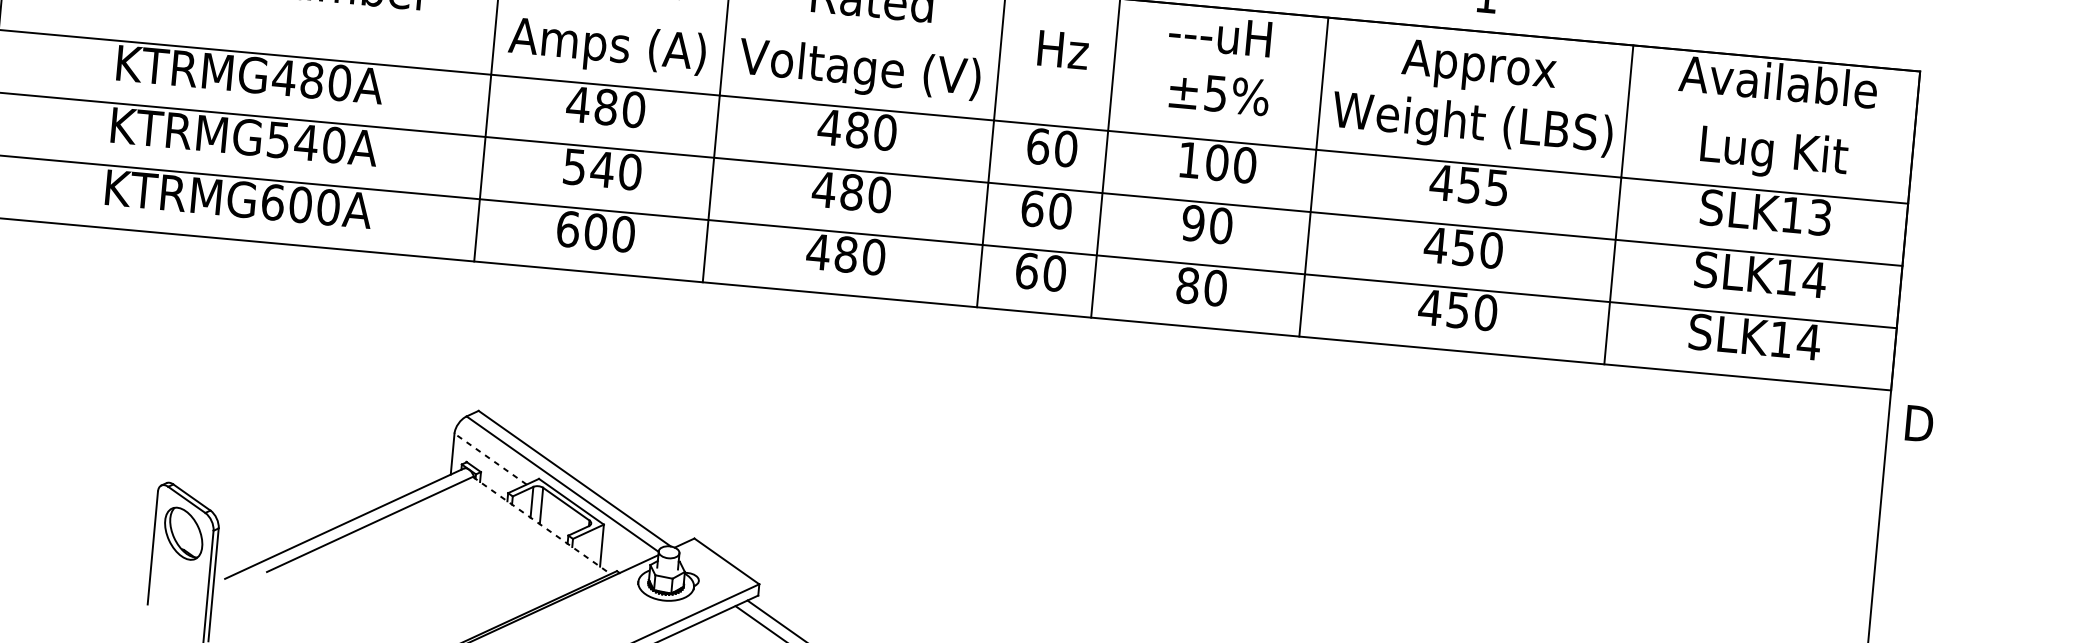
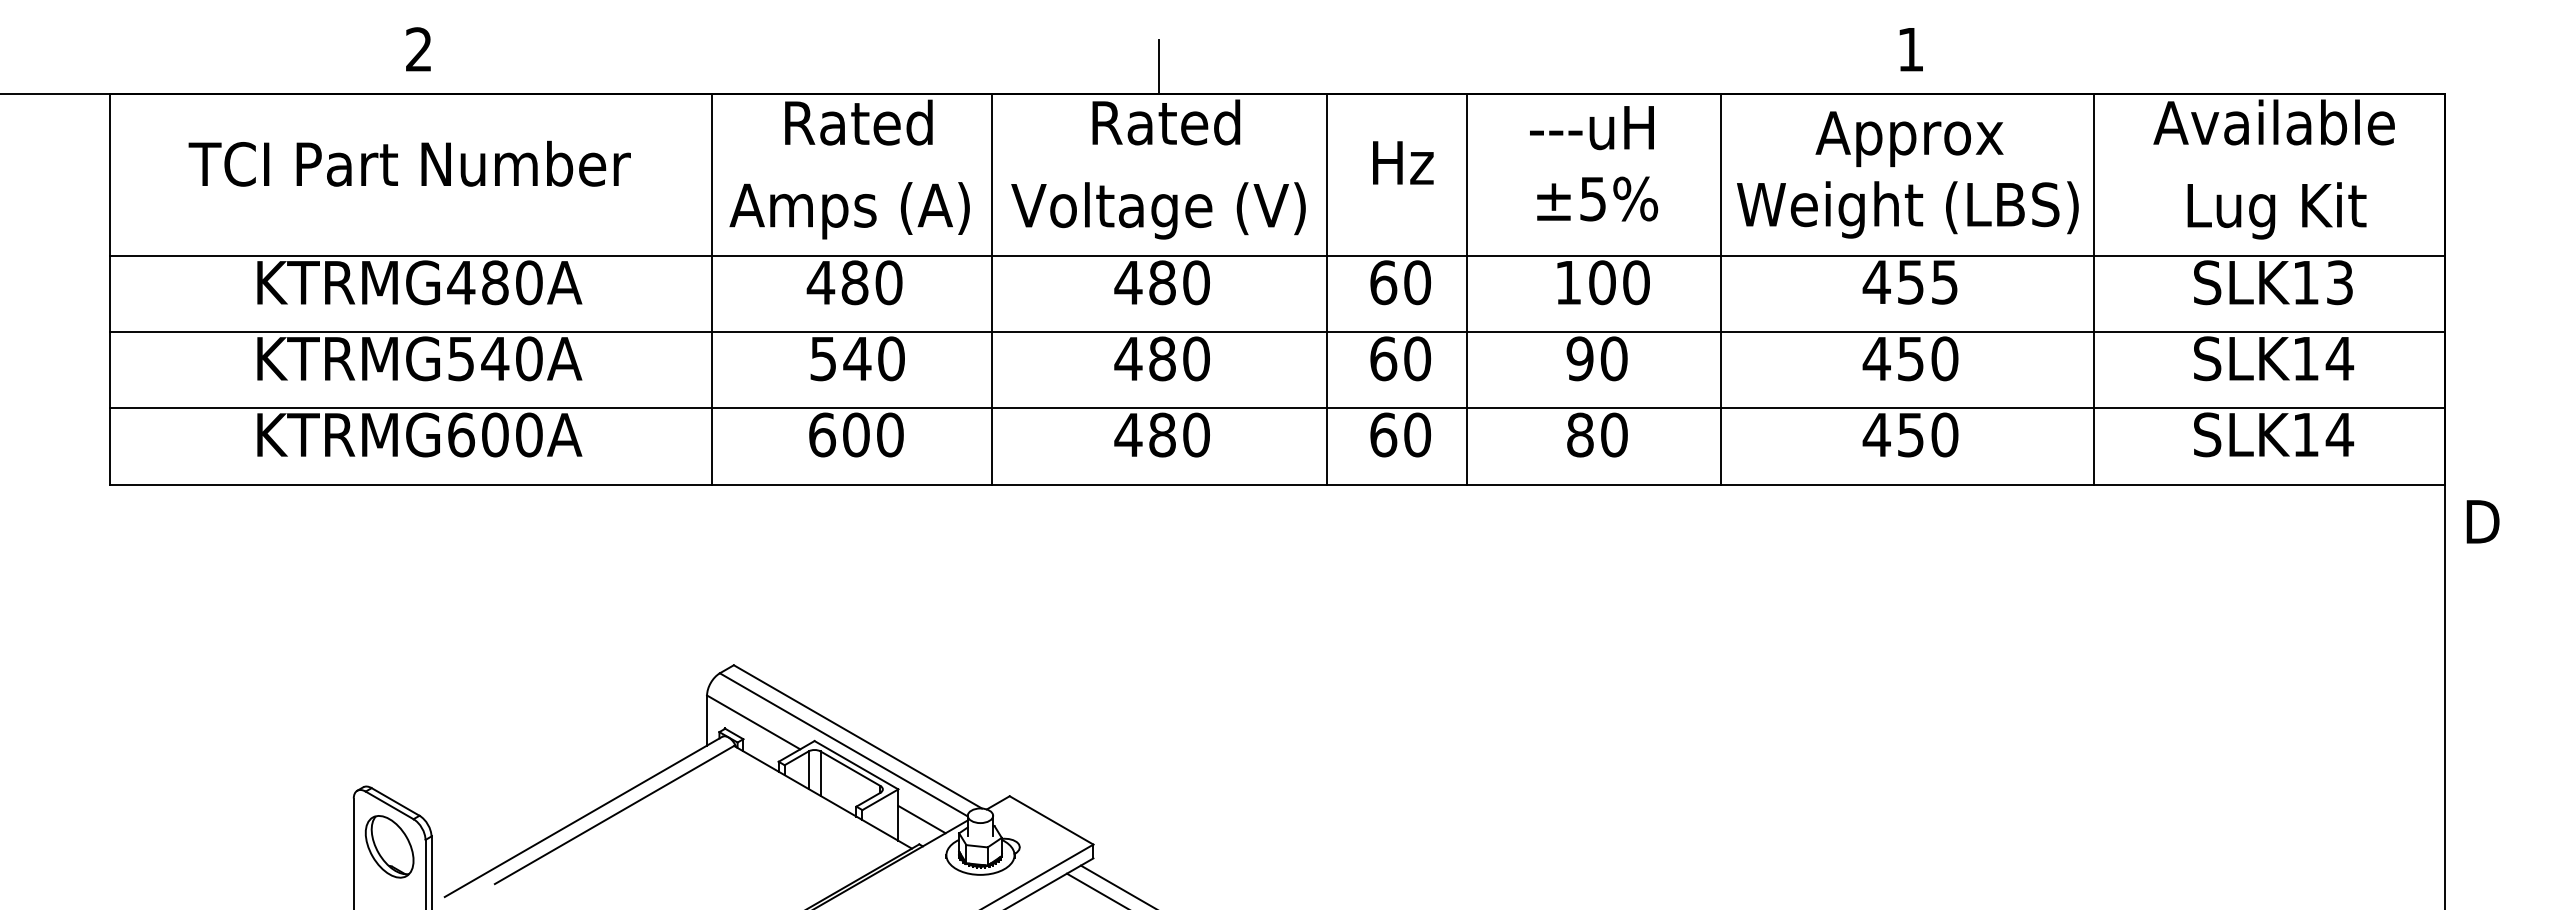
line: (490, 459) -> (753, 722), dashed -> solid
line: (542, 525) -> (823, 797), dashed -> solid
line: (620, 550) -> (921, 819), added

